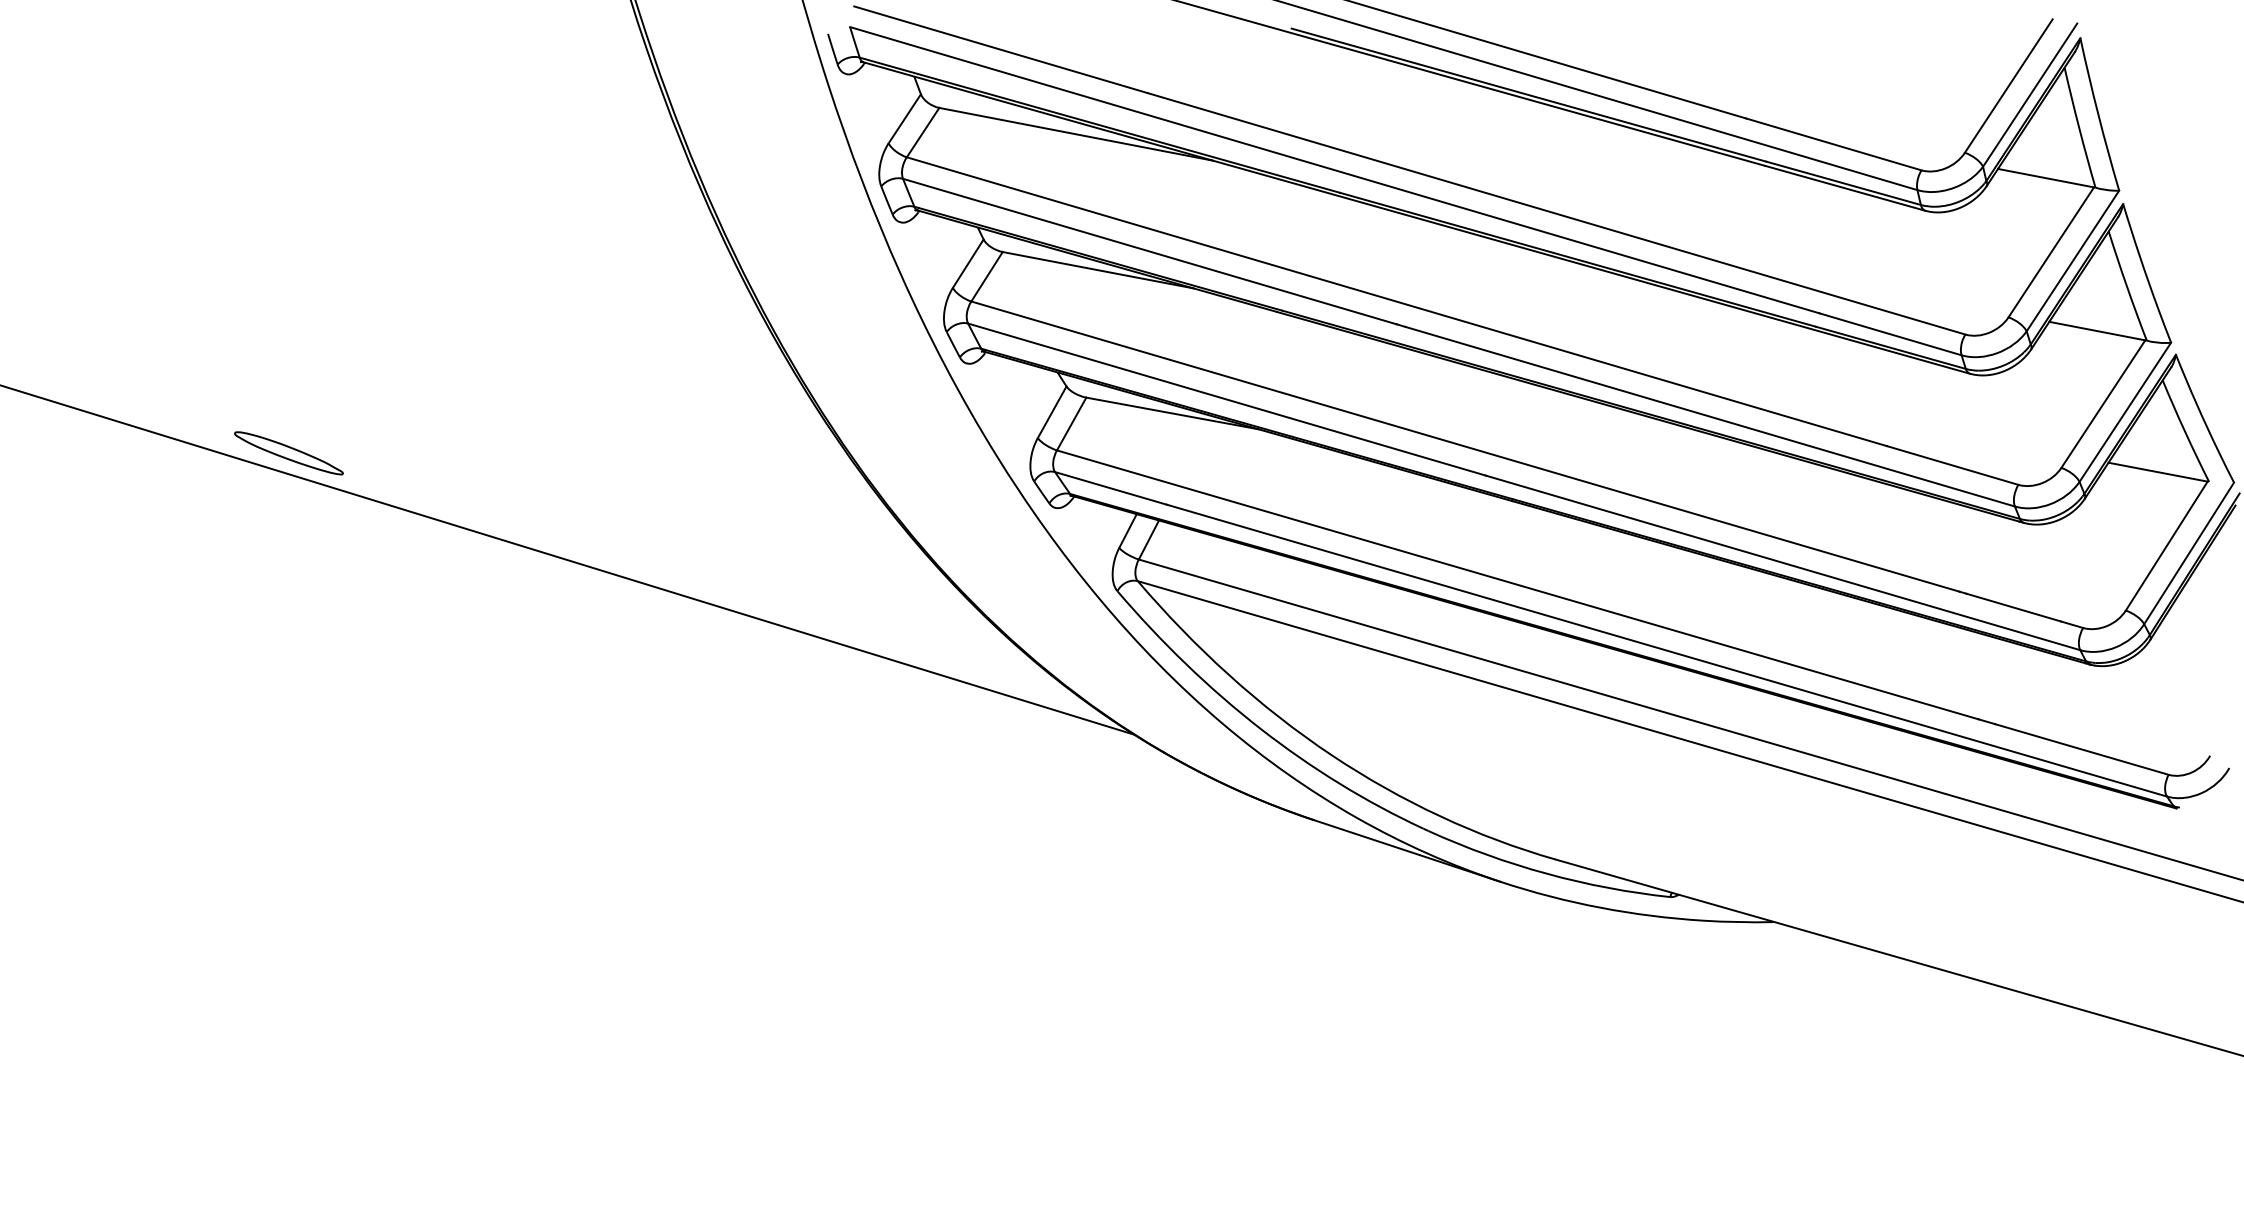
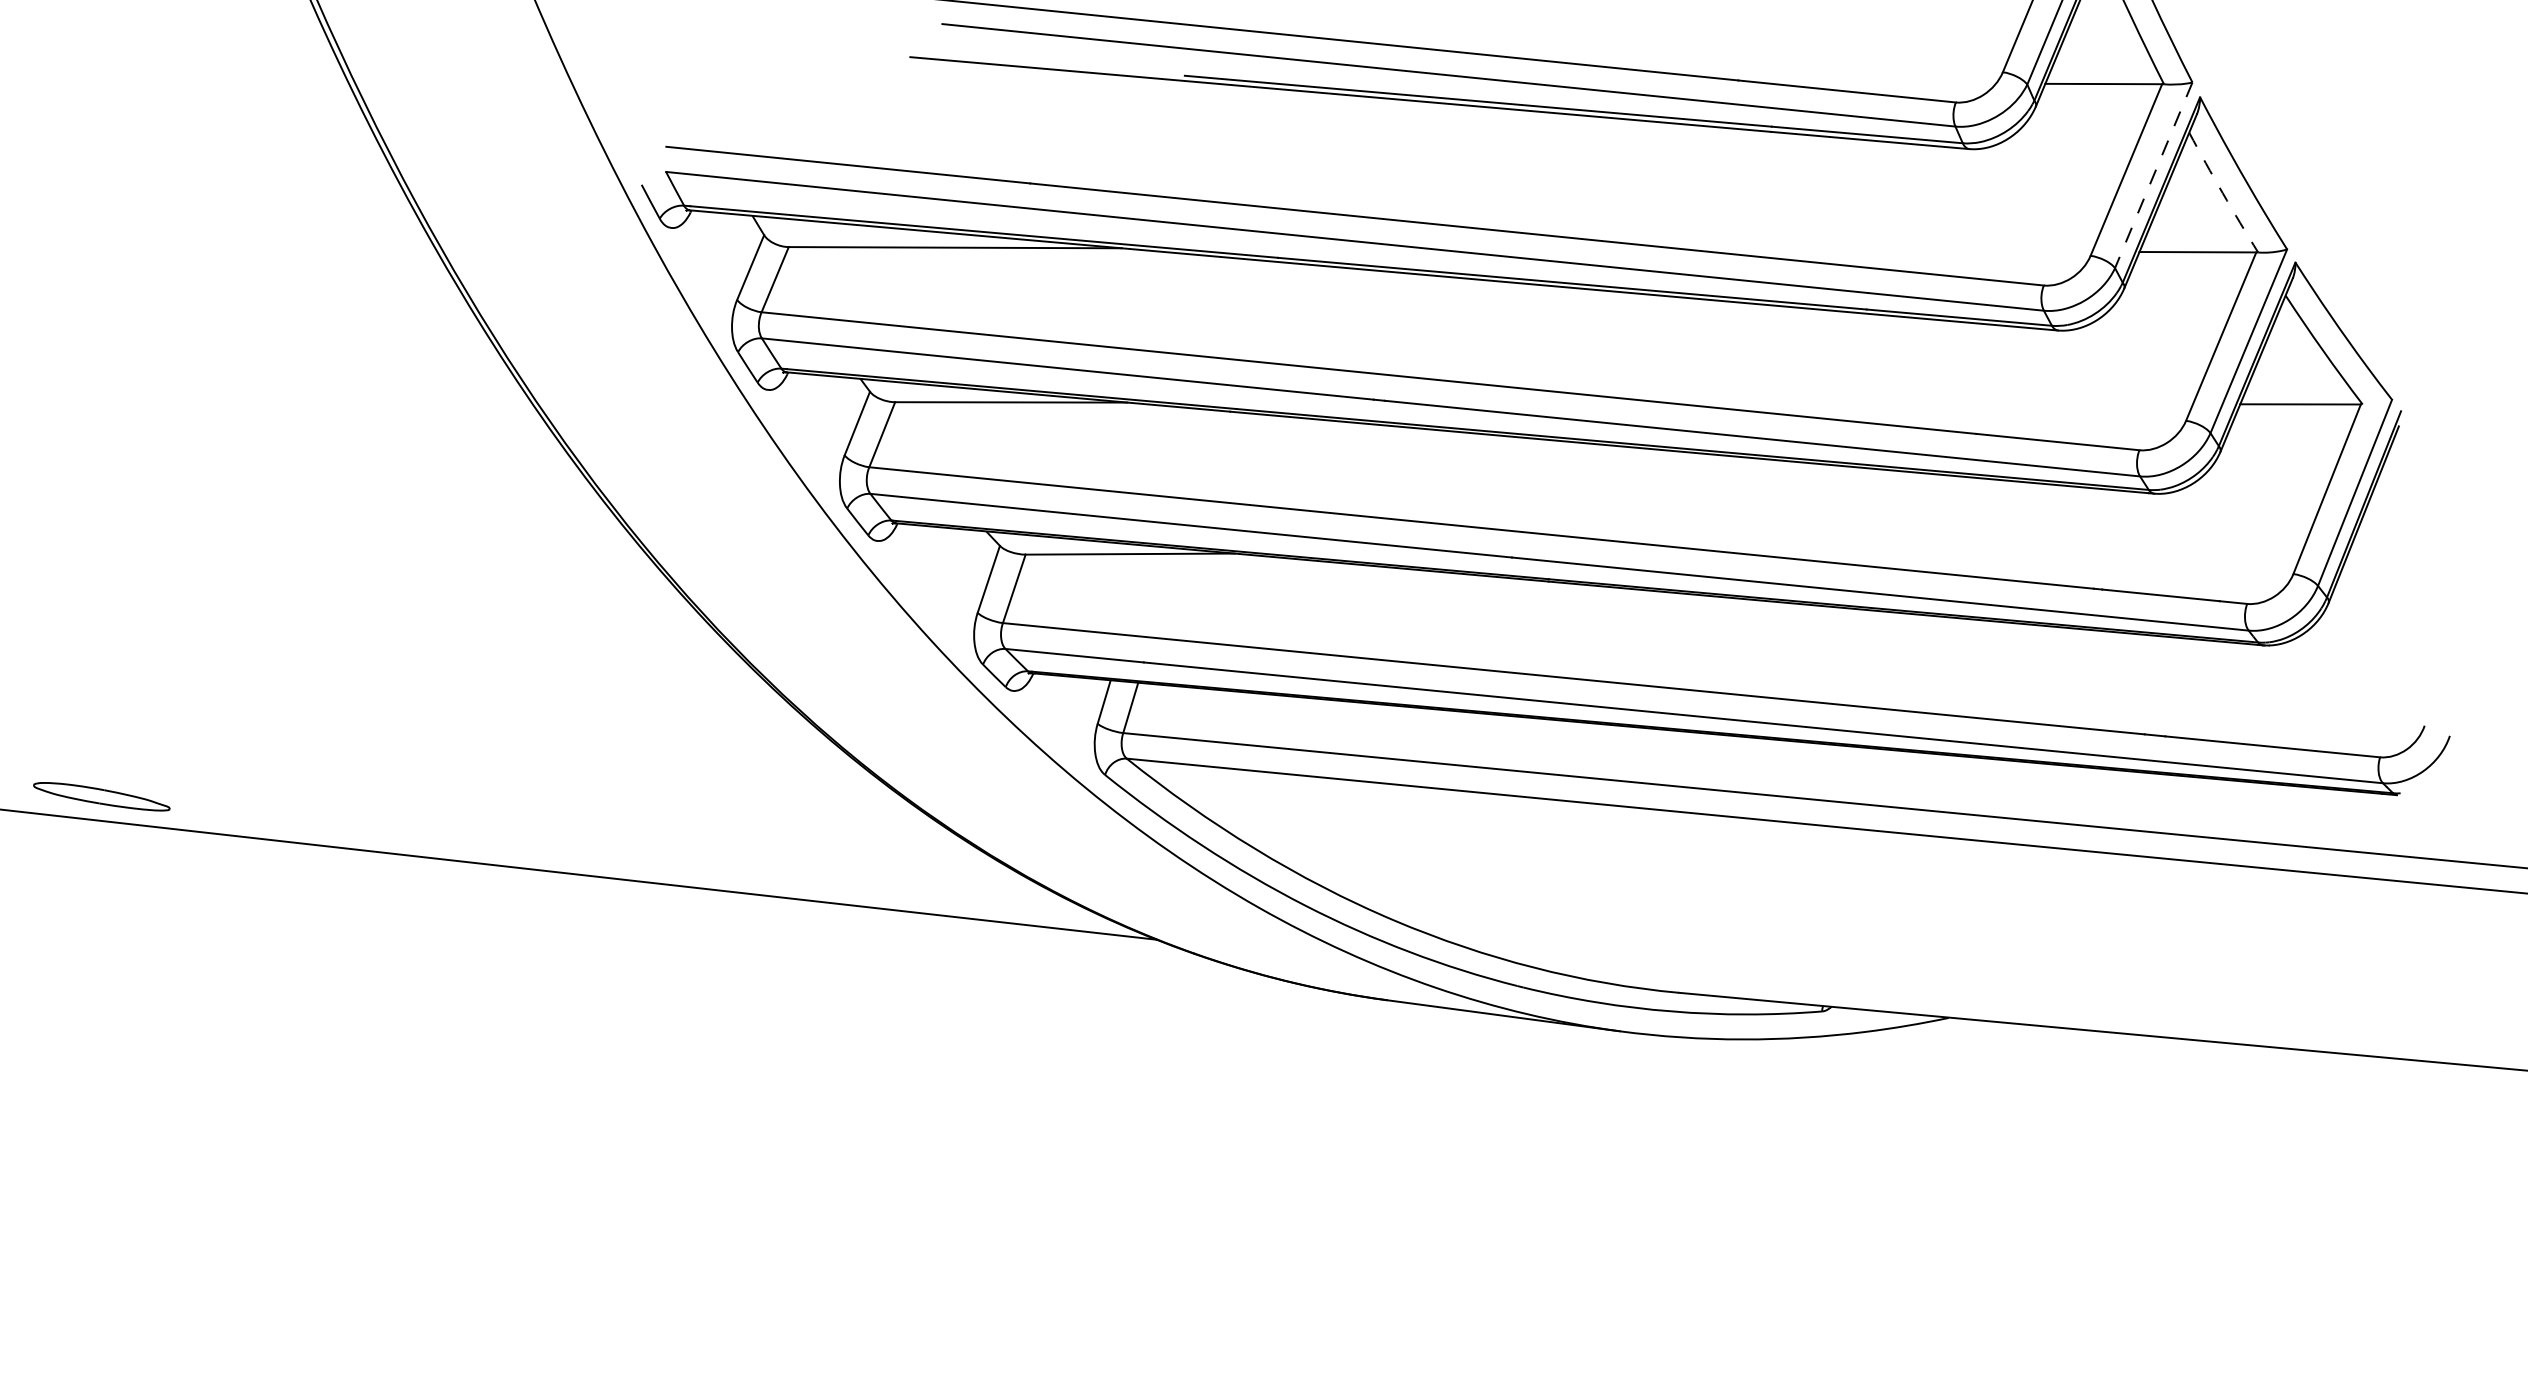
line: (2072, 261) -> (2153, 175), solid -> dashed
arc: (2126, 286) -> (2222, 193), solid -> dashed

